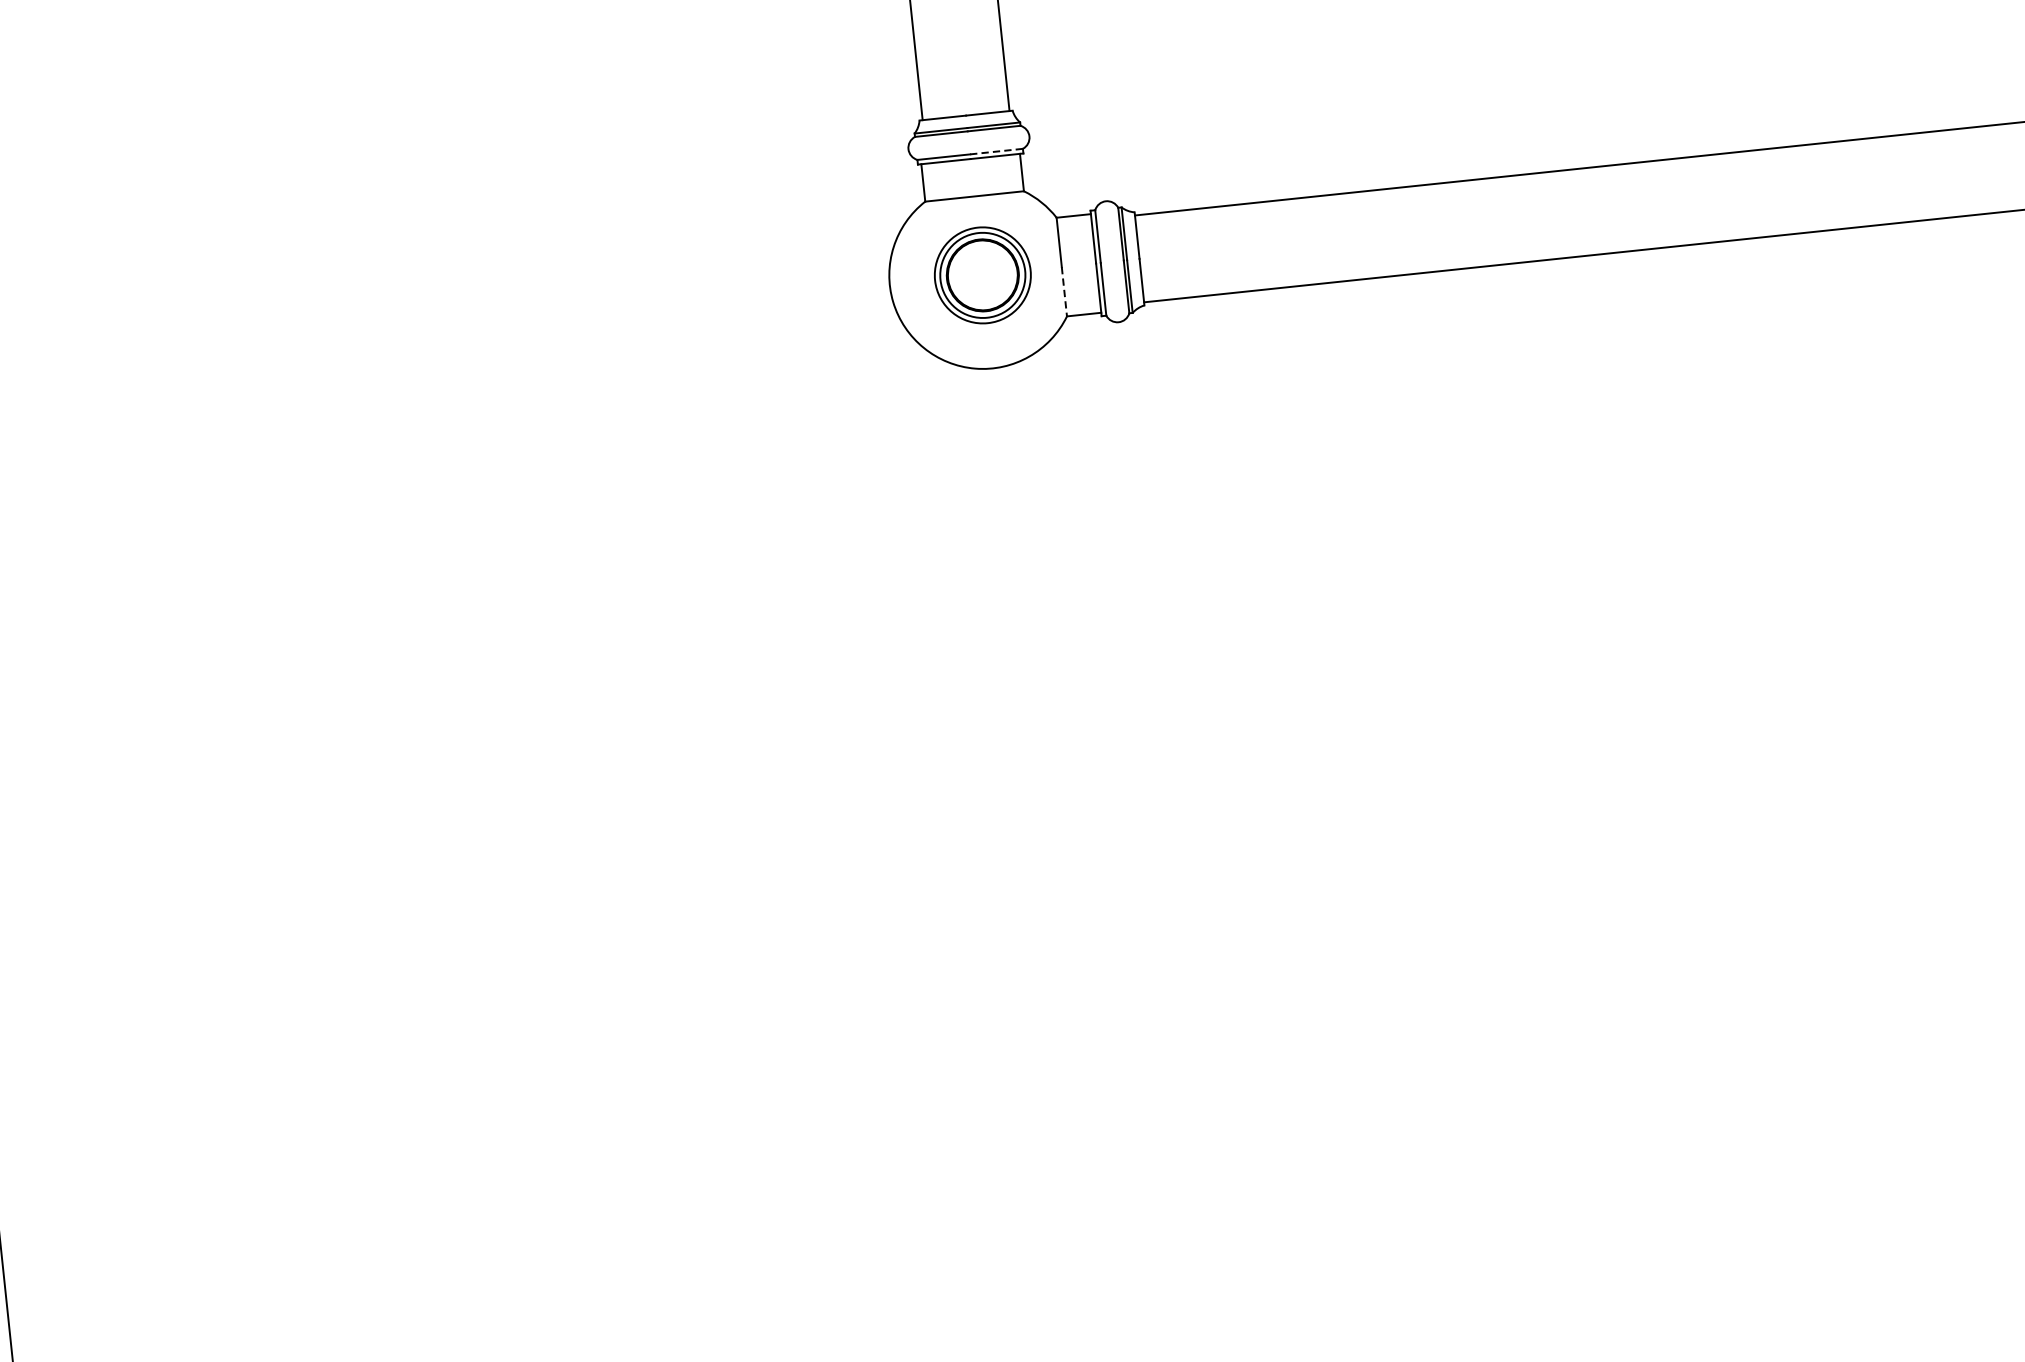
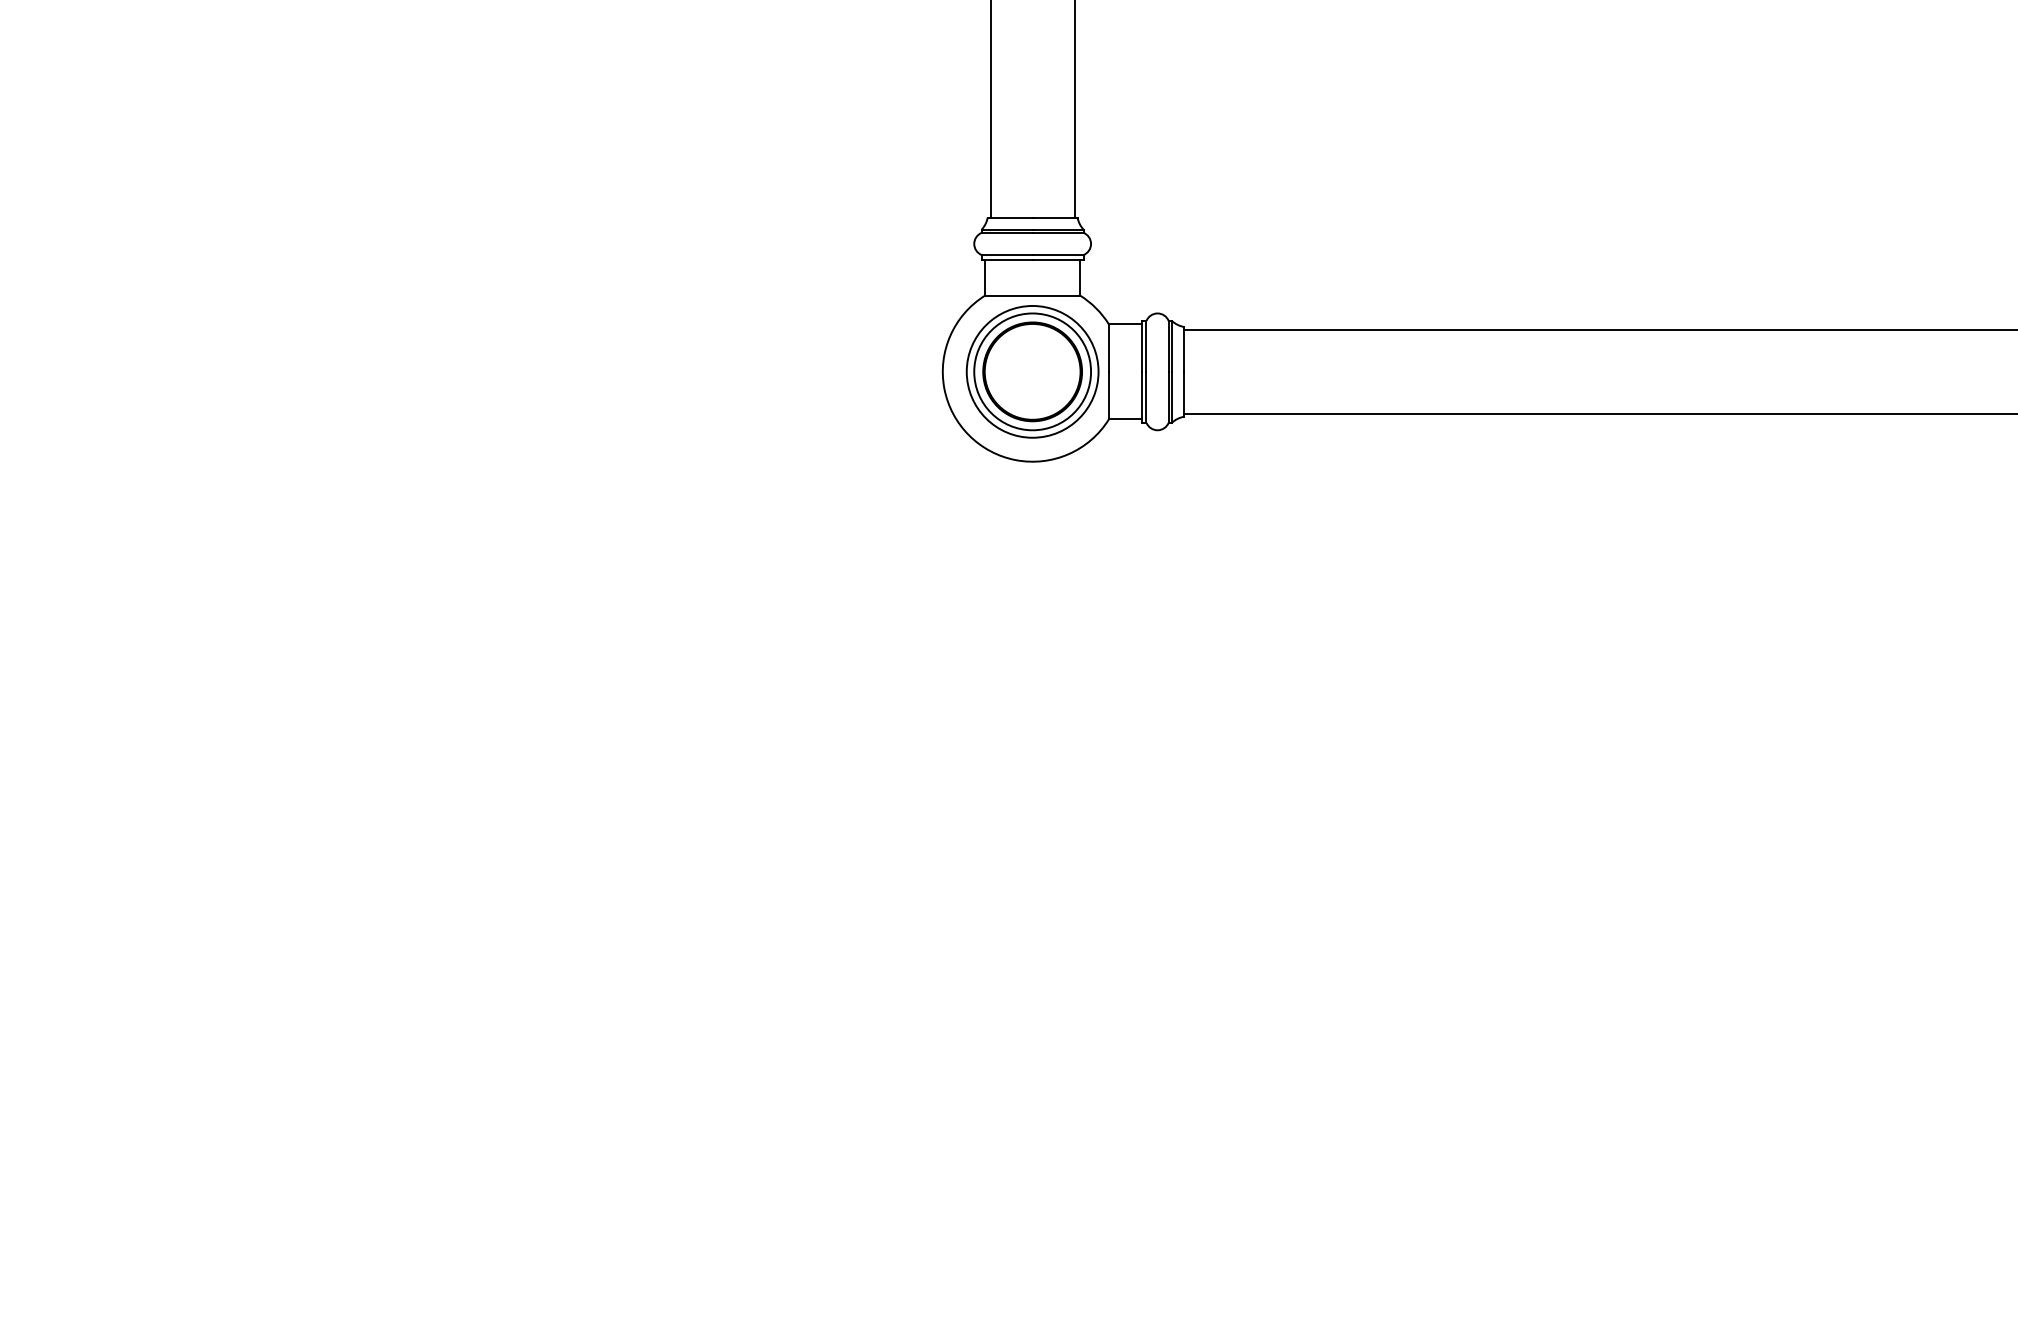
line: (995, 152) -> (1057, 255), dashed -> solid
part: (982, 274) -> (1032, 371), size x1.43
line: (1064, 291) -> (1108, 395), dashed -> solid

